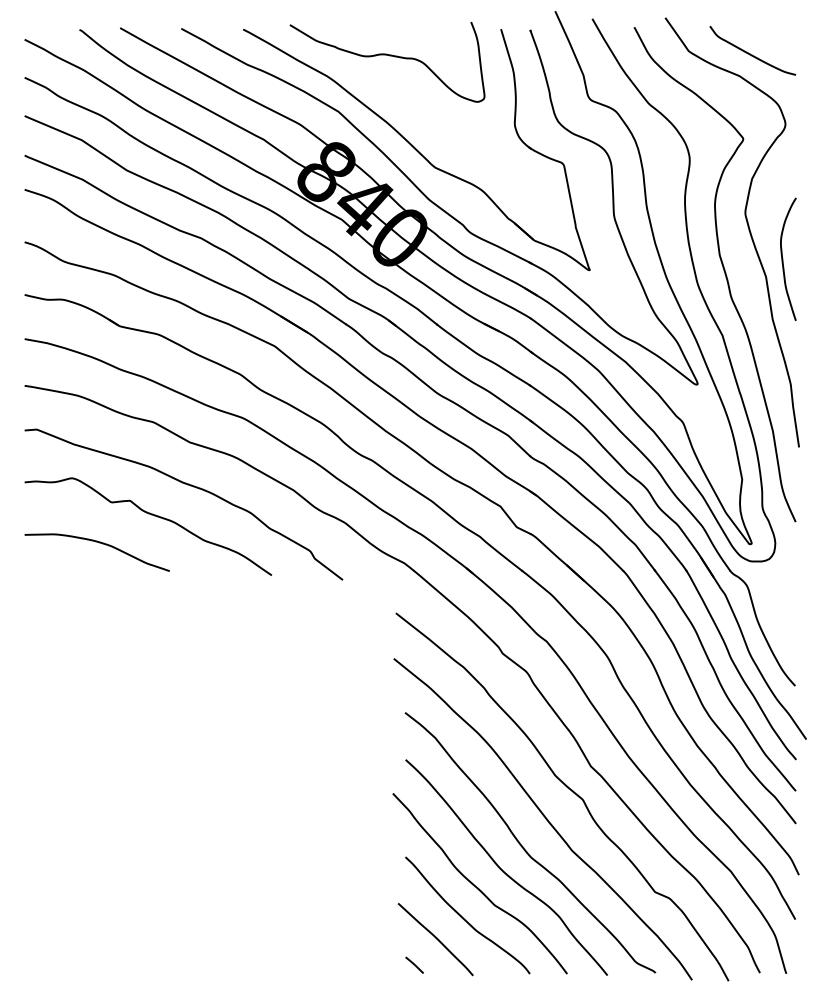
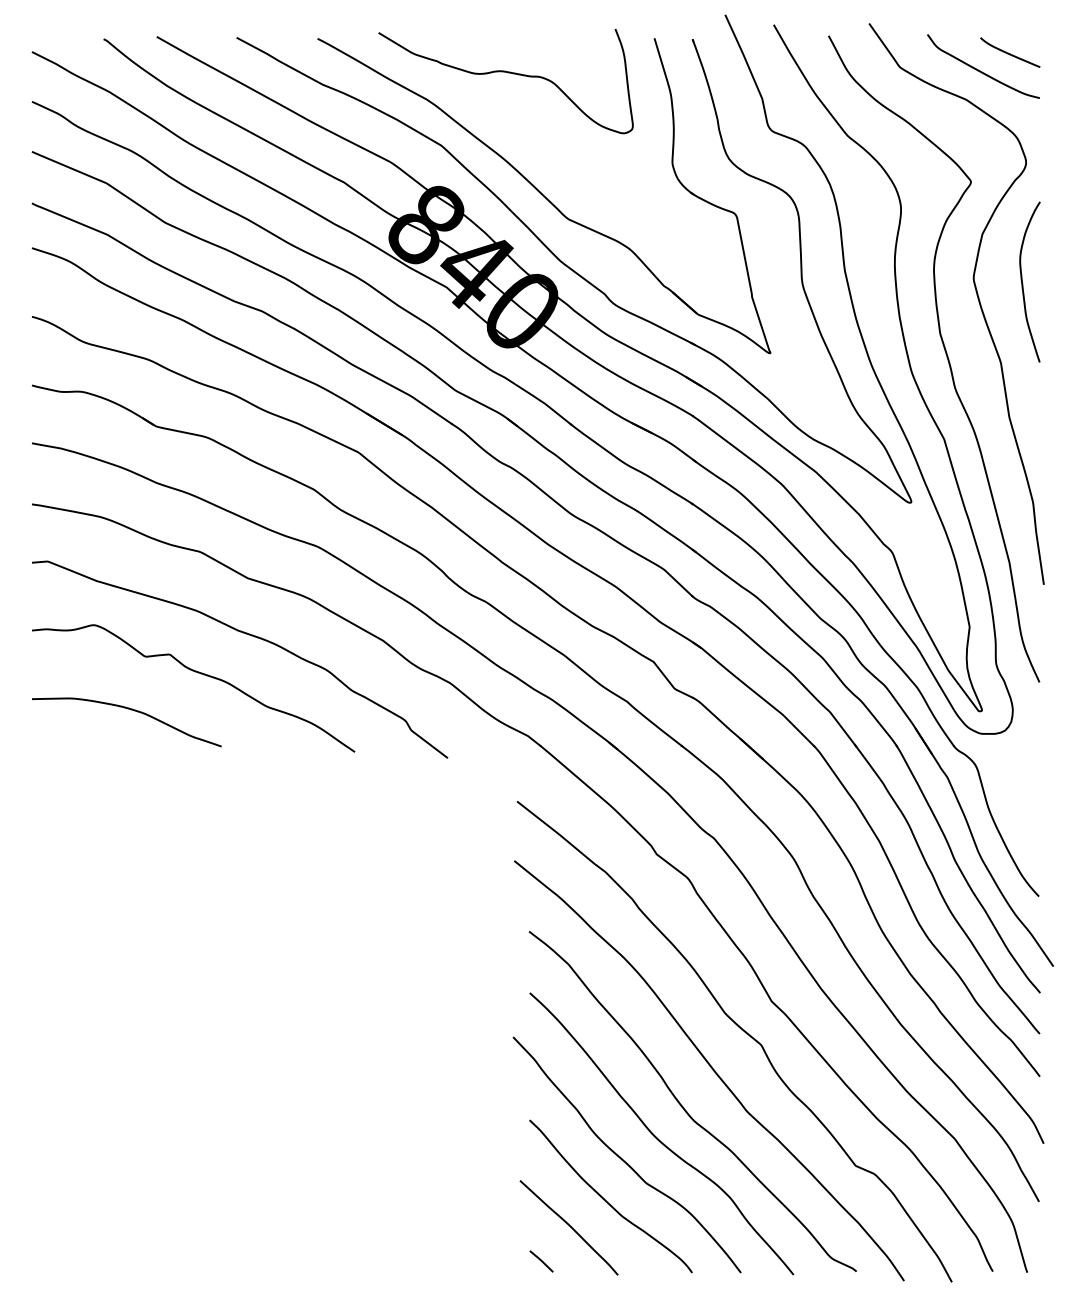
curve: (773, 40) -> (1010, 53), added
curve: (783, 260) -> (1023, 283), moved

